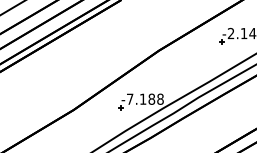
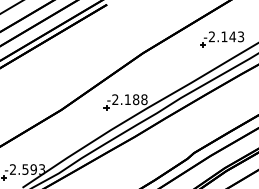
text: (130, 99) -> (115, 99), -7.188 -> -2.188

